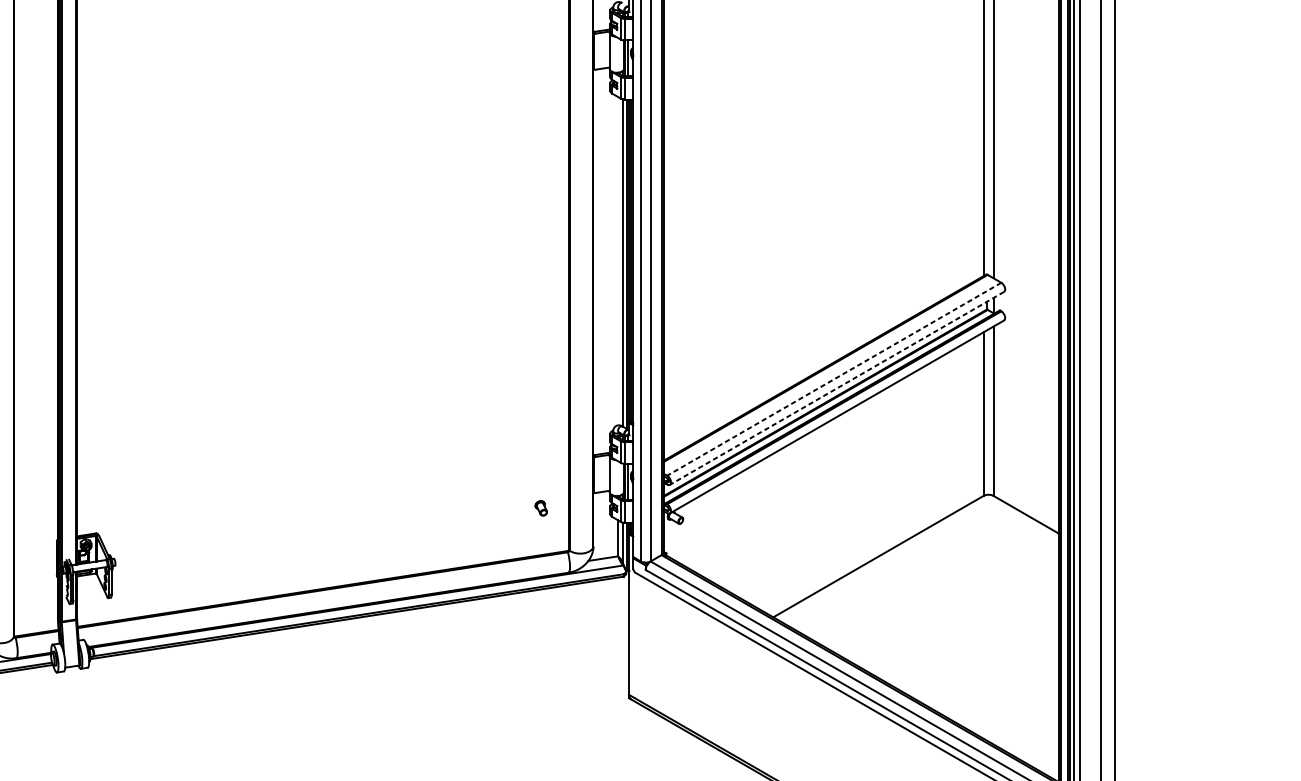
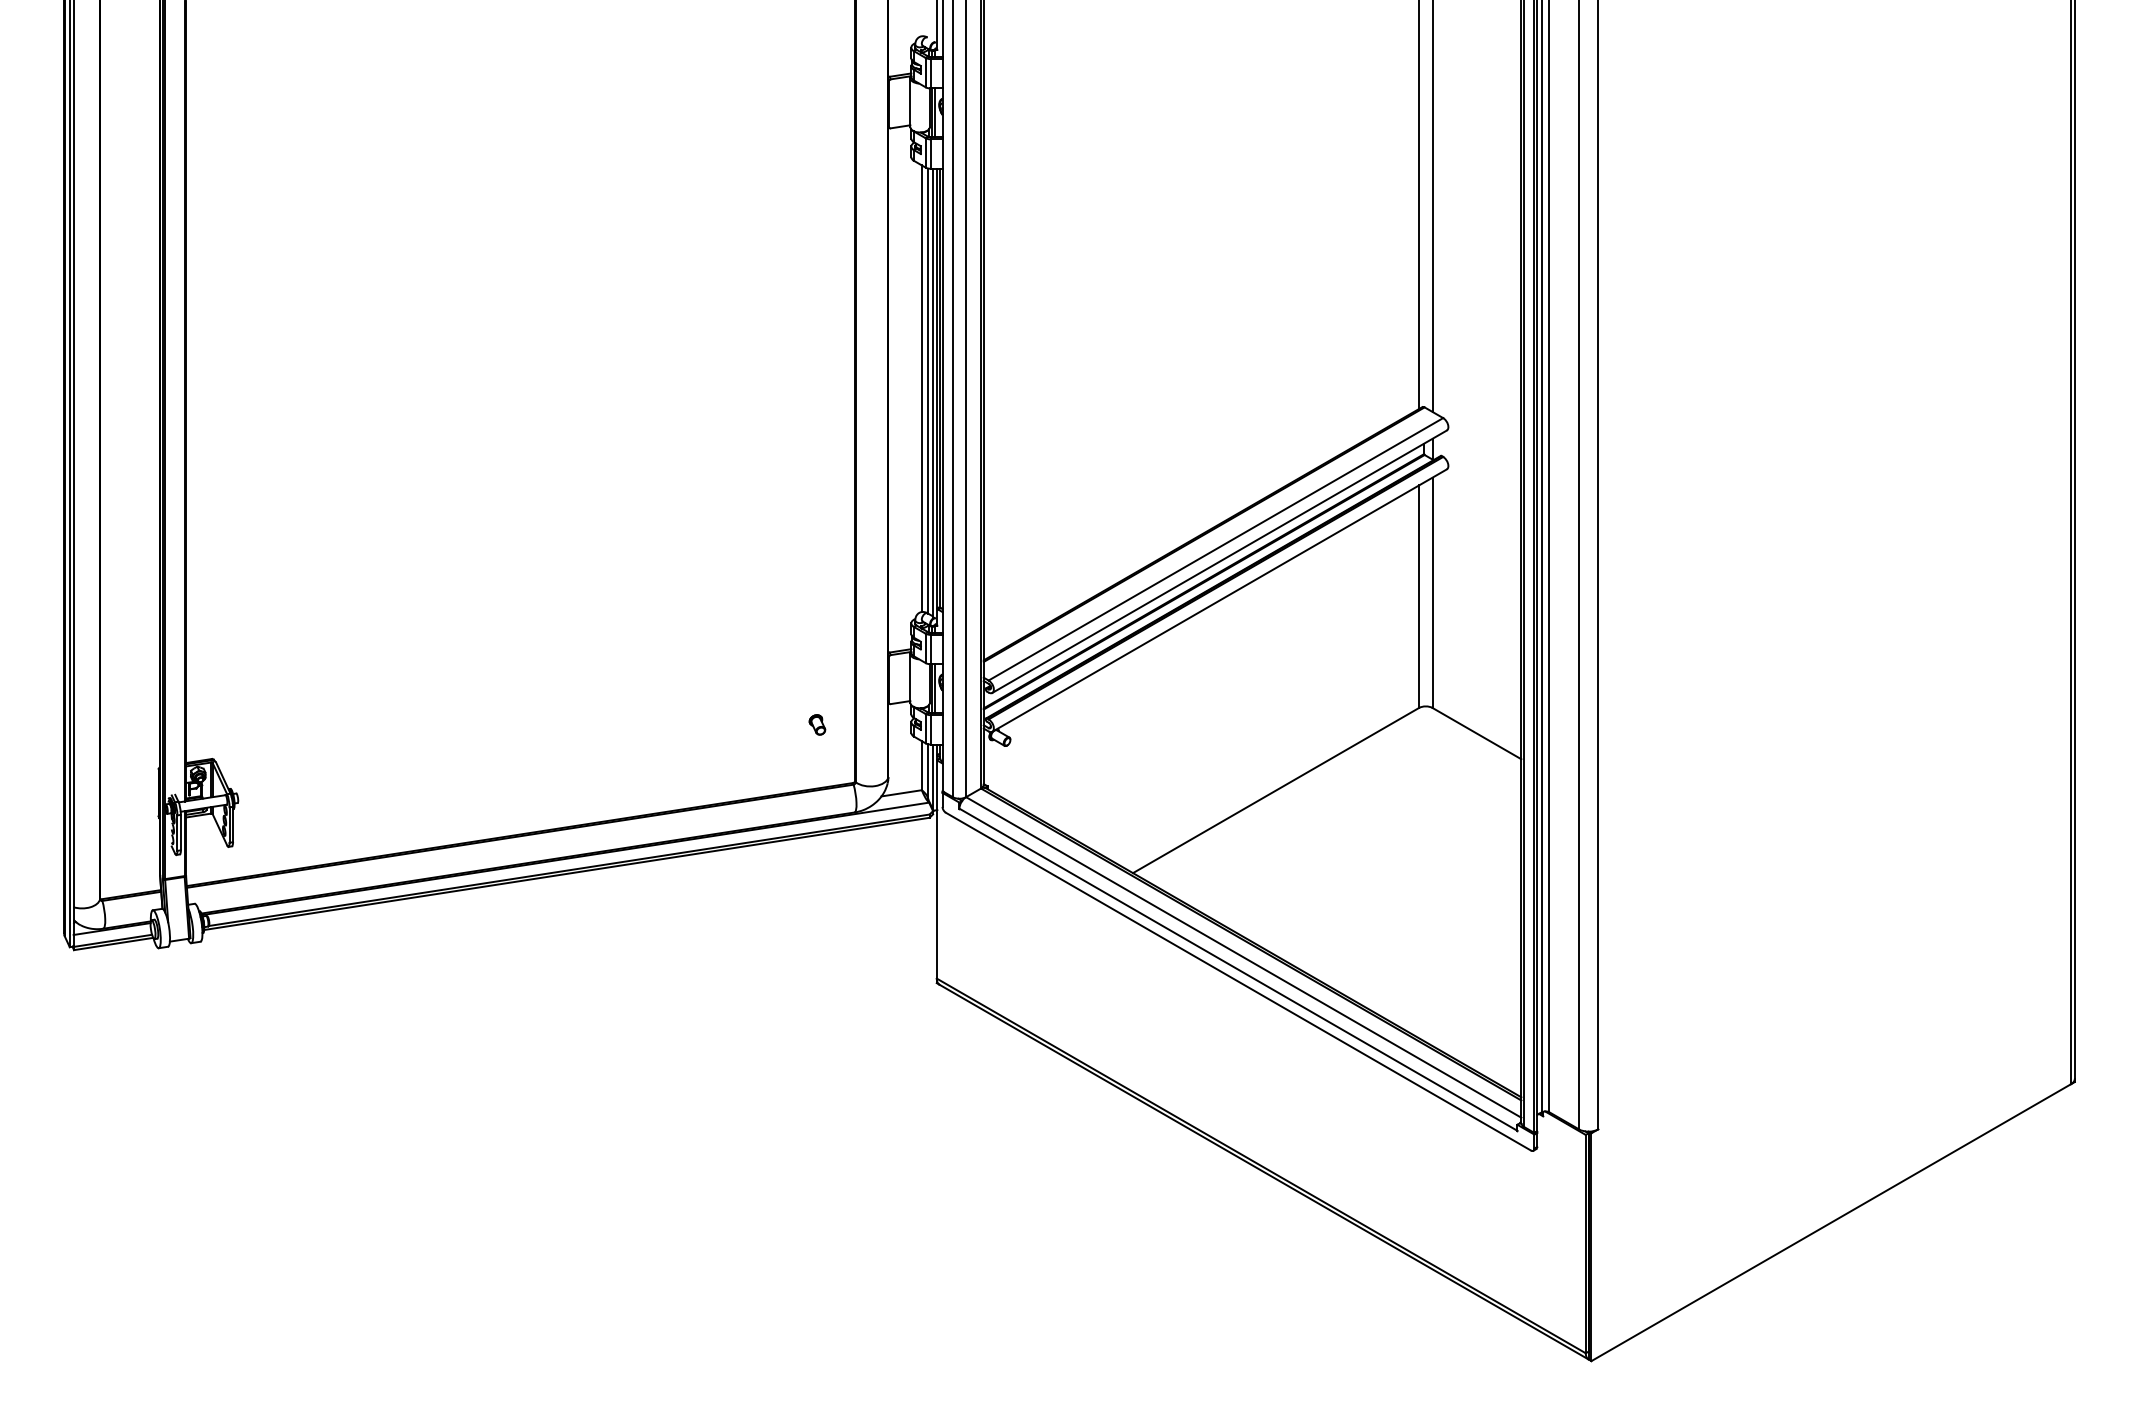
line: (617, 261) -> (921, 388), added
line: (833, 379) -> (1215, 549), dashed -> solid
line: (836, 388) -> (1219, 561), dashed -> solid

